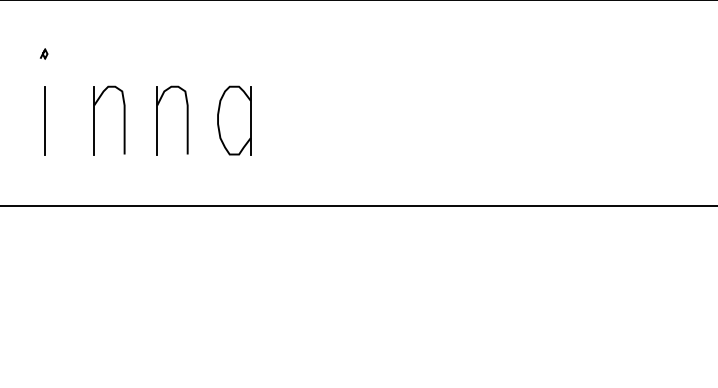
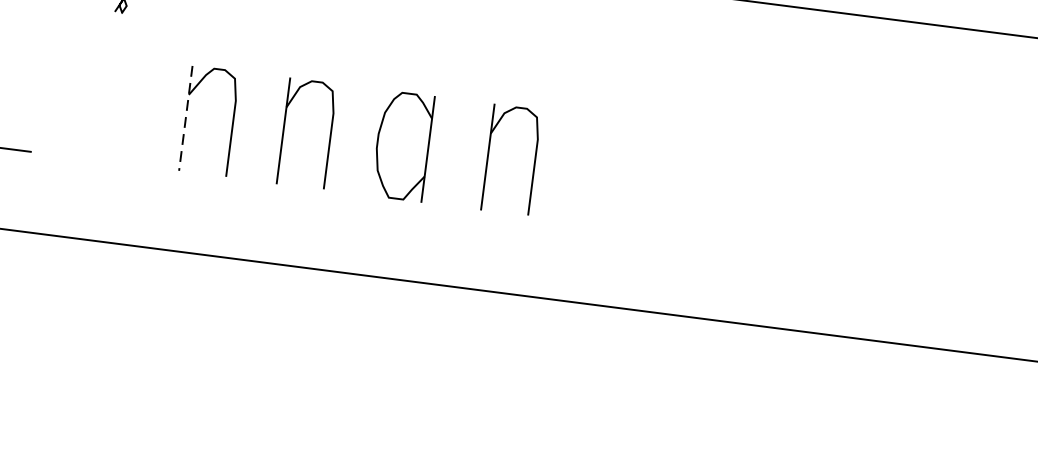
line: (45, 120) -> (110, 108), removed
line: (94, 120) -> (186, 118), solid -> dashed
part: (318, 120) -> (533, 162), added

